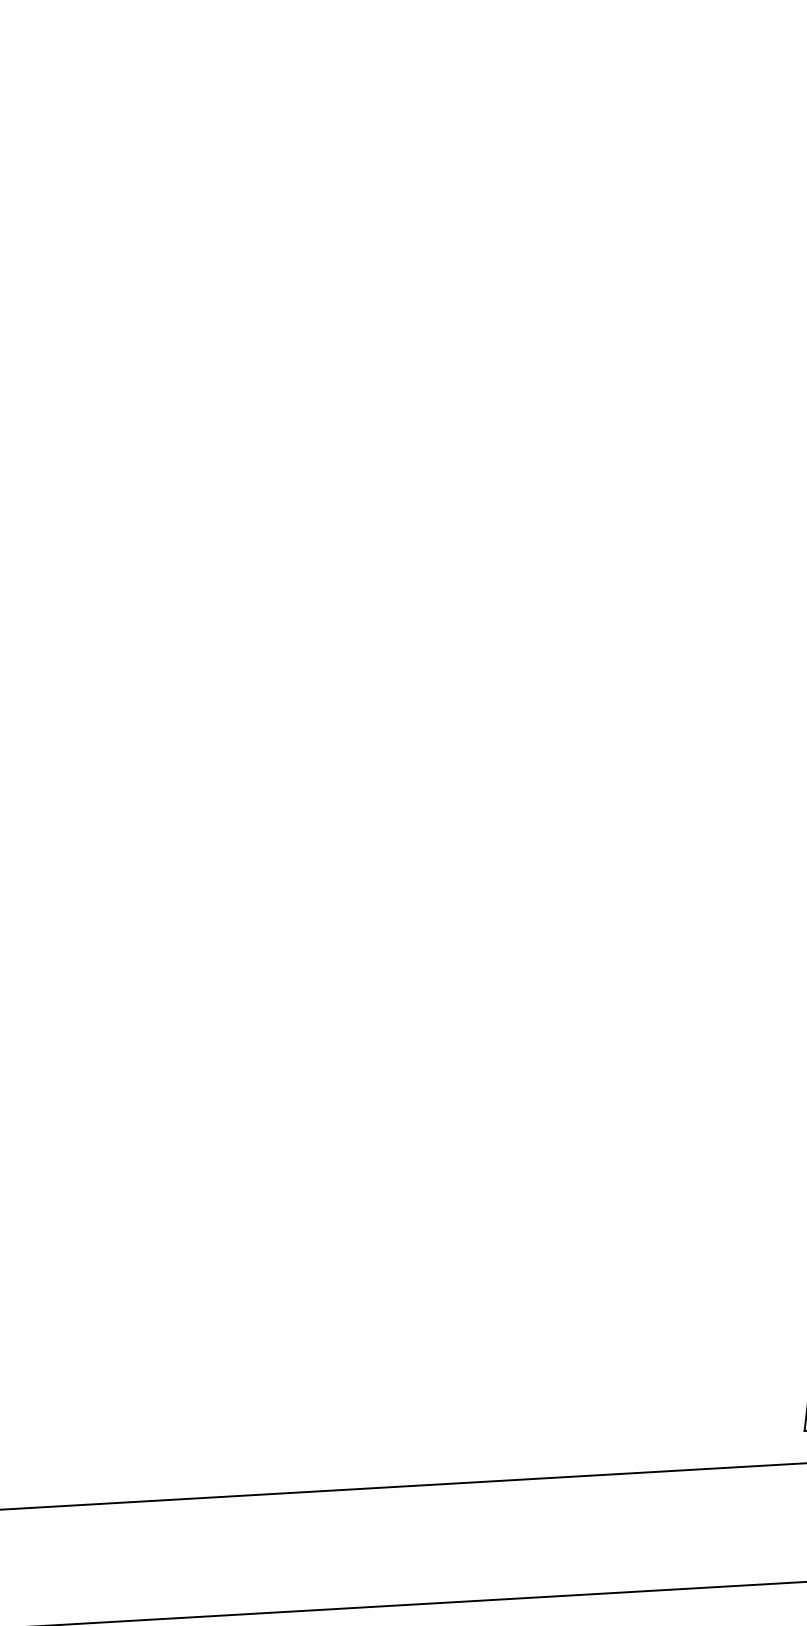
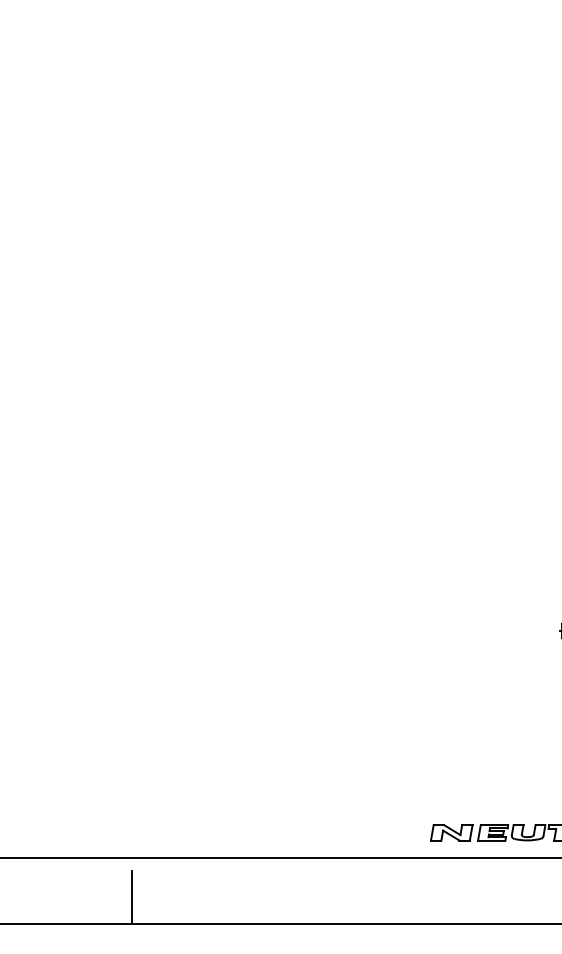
line: (268, 1565) -> (131, 897), added

